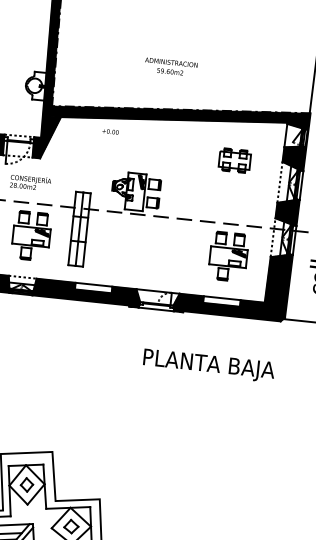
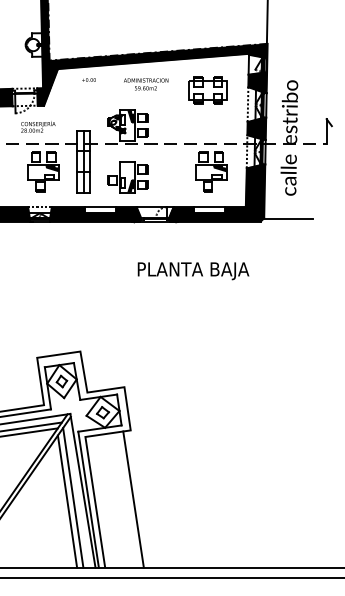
text: (171, 67) -> (146, 84), moved
text: (110, 131) -> (88, 79), moved
part: (234, 160) -> (207, 90), size x1.43
part: (129, 253) -> (127, 177), added
text: (208, 366) -> (193, 271), moved

